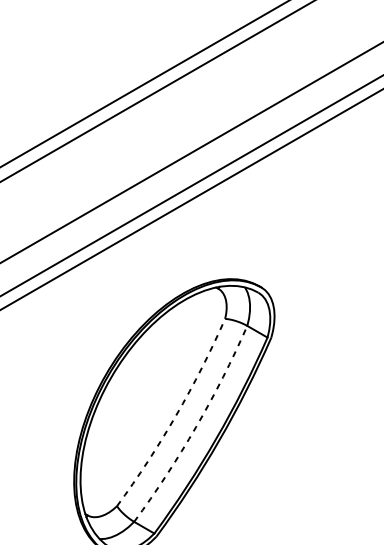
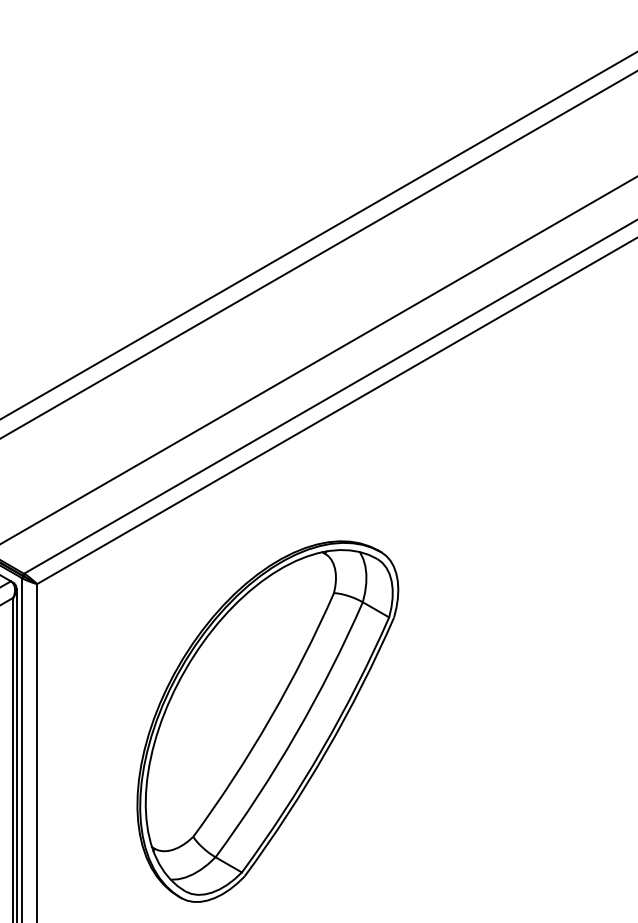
arc: (176, 415) -> (270, 718), dashed -> solid
arc: (196, 426) -> (296, 733), dashed -> solid

